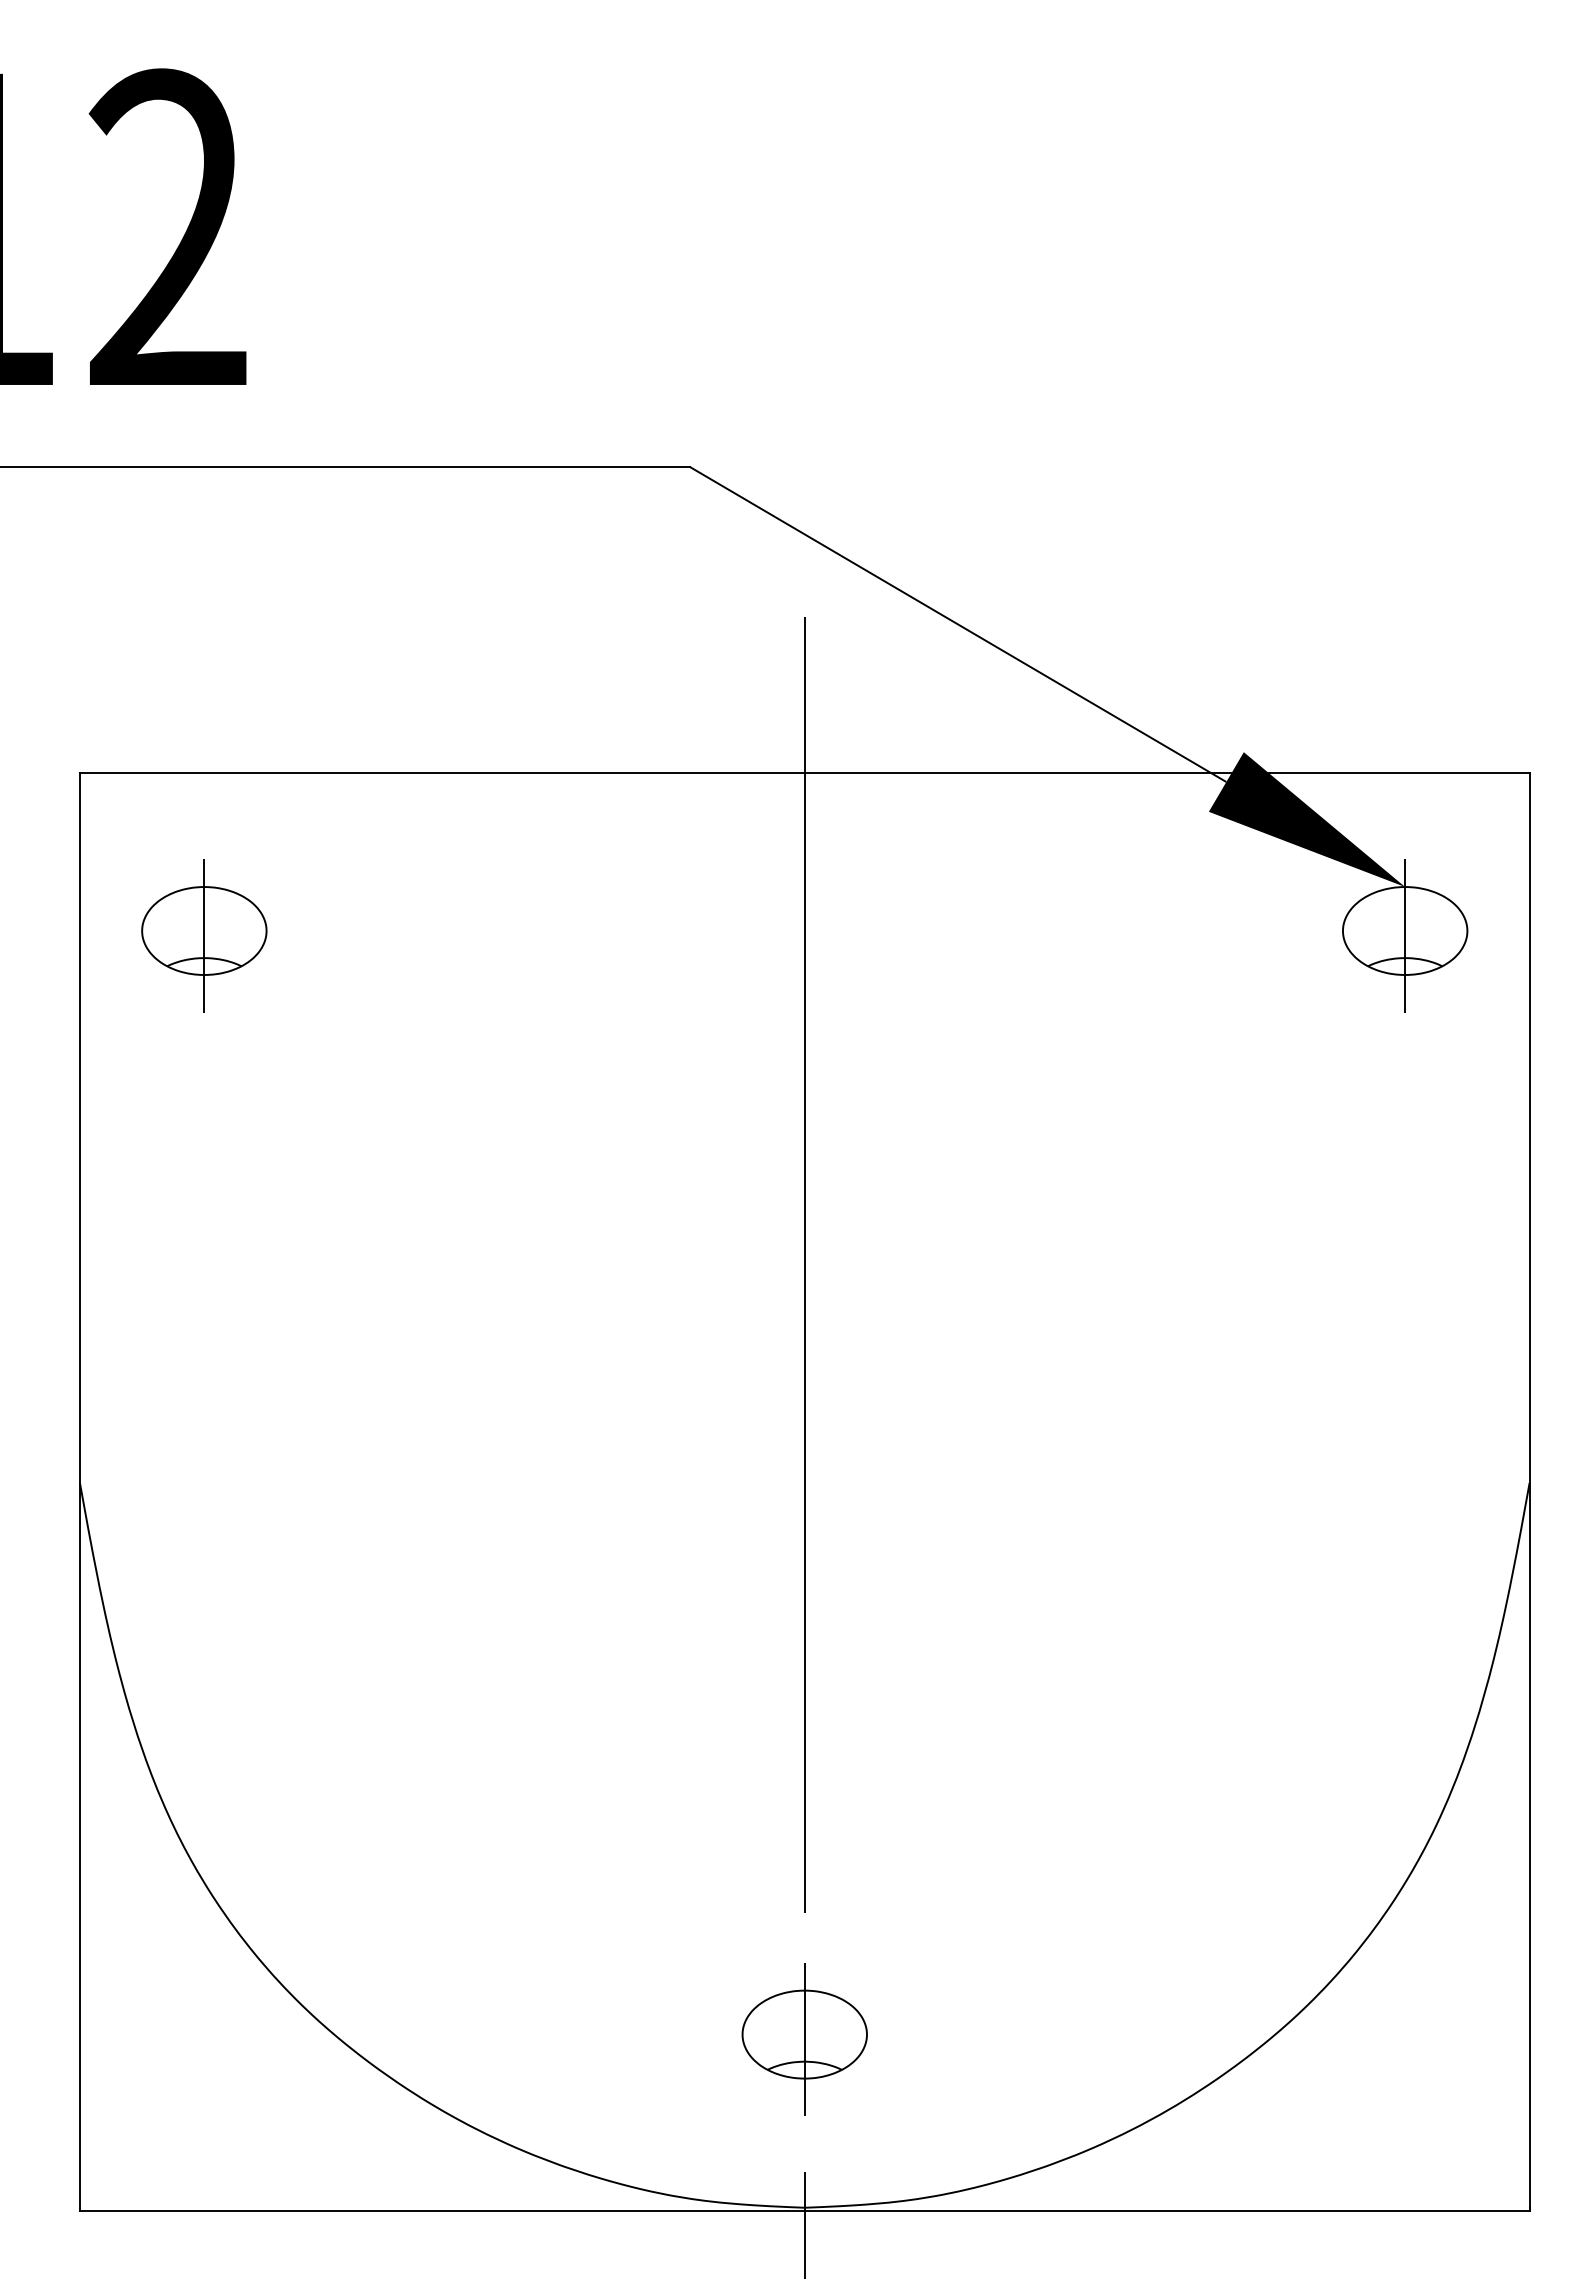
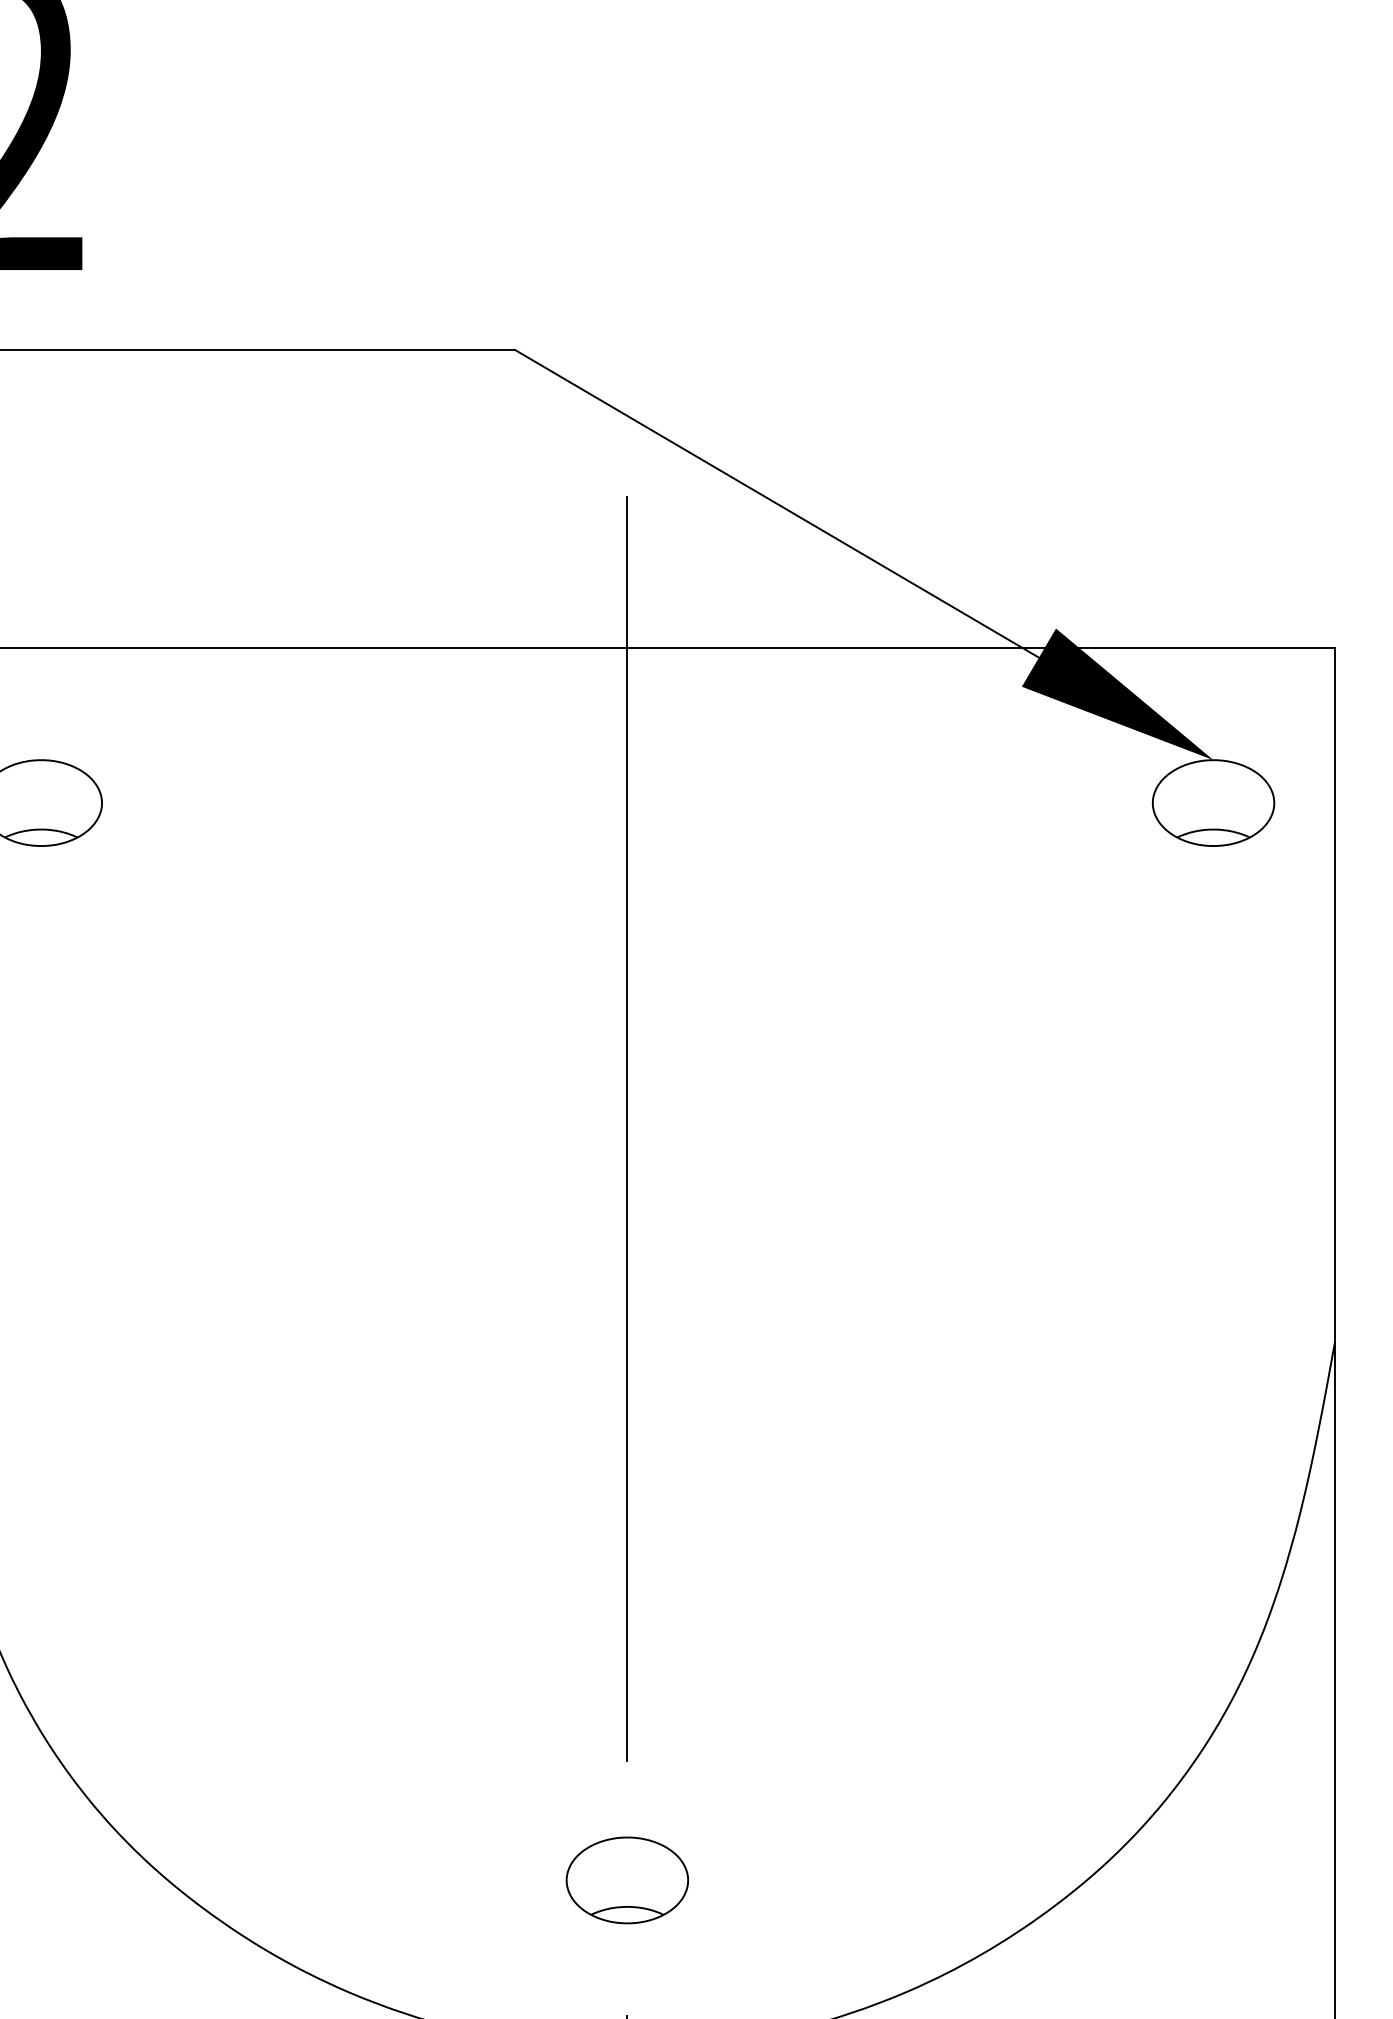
line: (204, 935) -> (41, 807), removed
line: (1405, 935) -> (1213, 807), removed
line: (804, 2039) -> (627, 1885), removed

